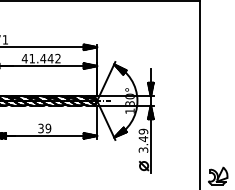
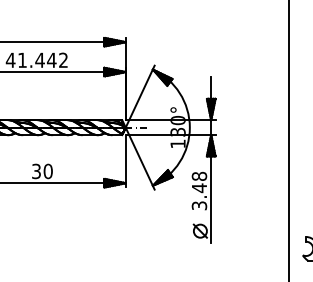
text: (48, 128) -> (48, 171), 39 -> 30
text: (143, 131) -> (199, 176), 3.49 -> 3.48

